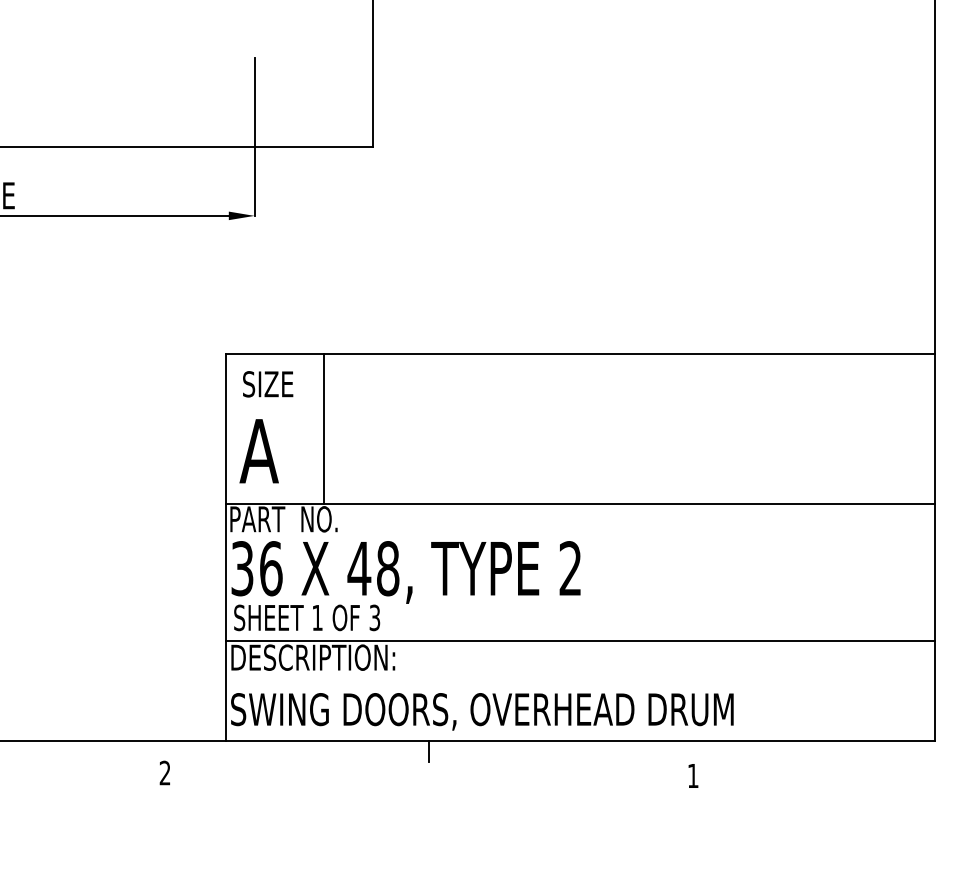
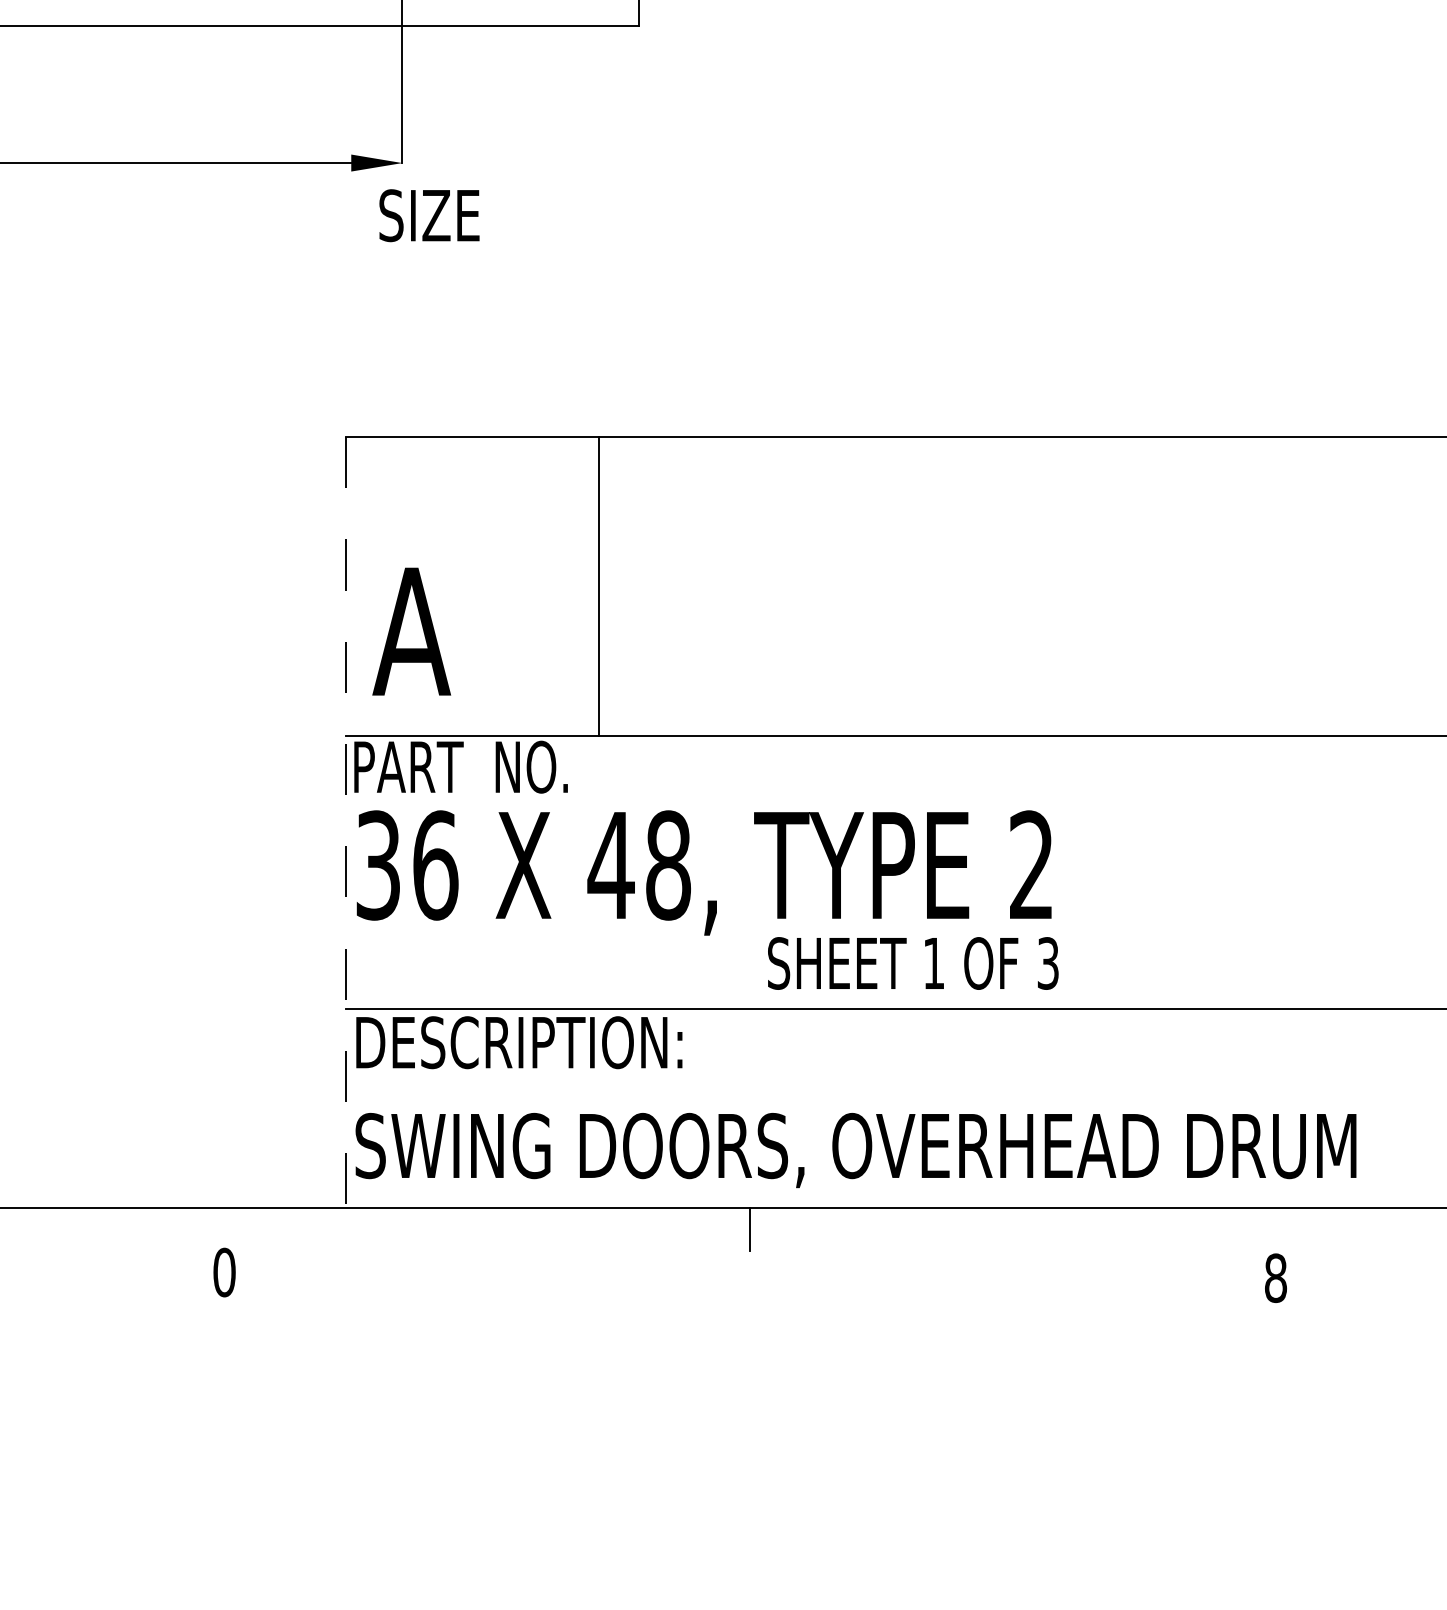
text: (268, 384) -> (430, 216), moved
line: (324, 428) -> (599, 586), moved
line: (226, 547) -> (346, 823), solid -> dashed
text: (307, 617) -> (914, 962), moved
text: (164, 772) -> (223, 1271), 2 -> 0
text: (692, 775) -> (1274, 1277), 1 -> 8

